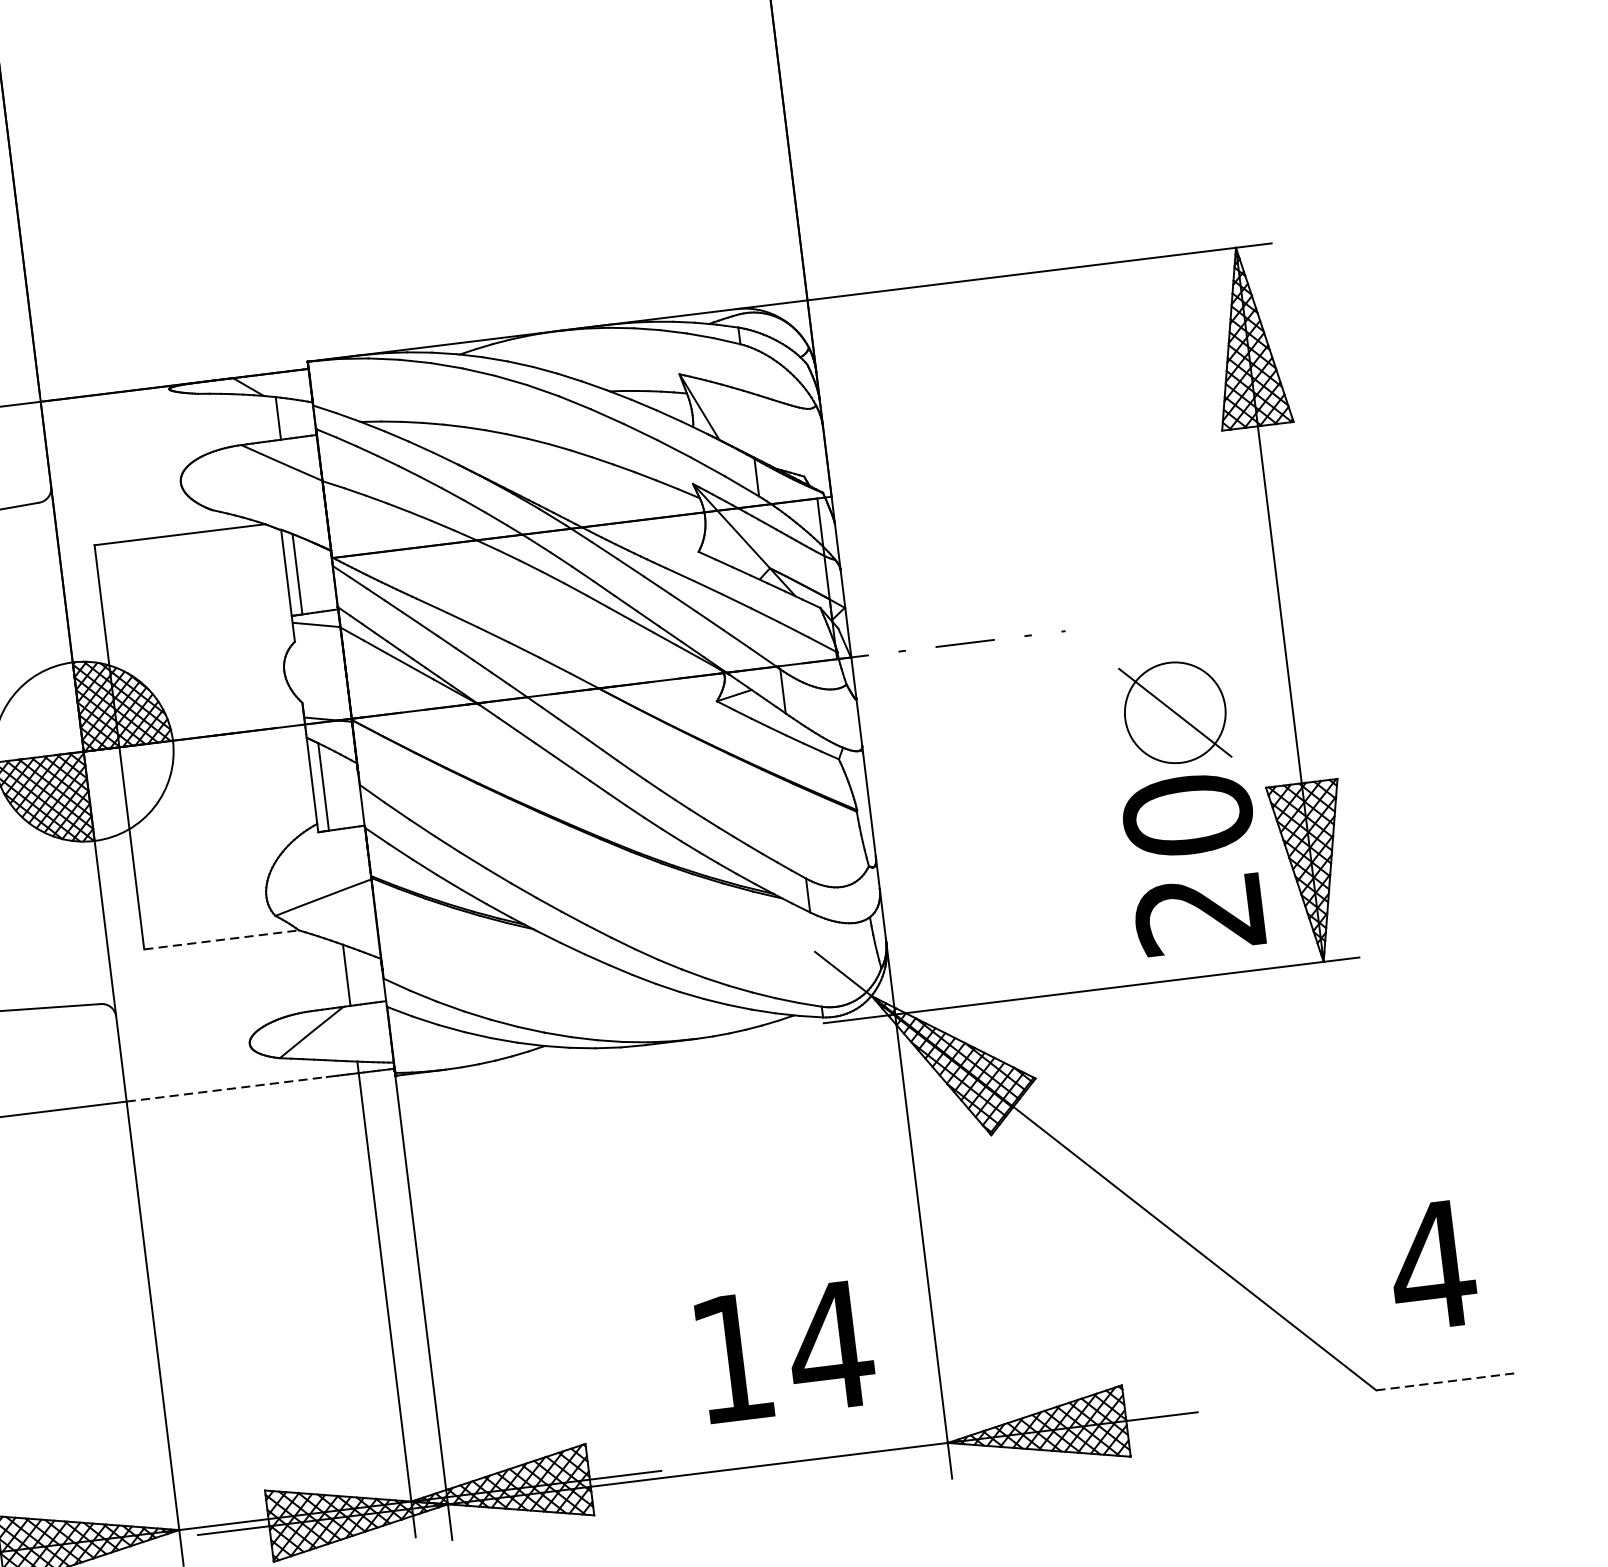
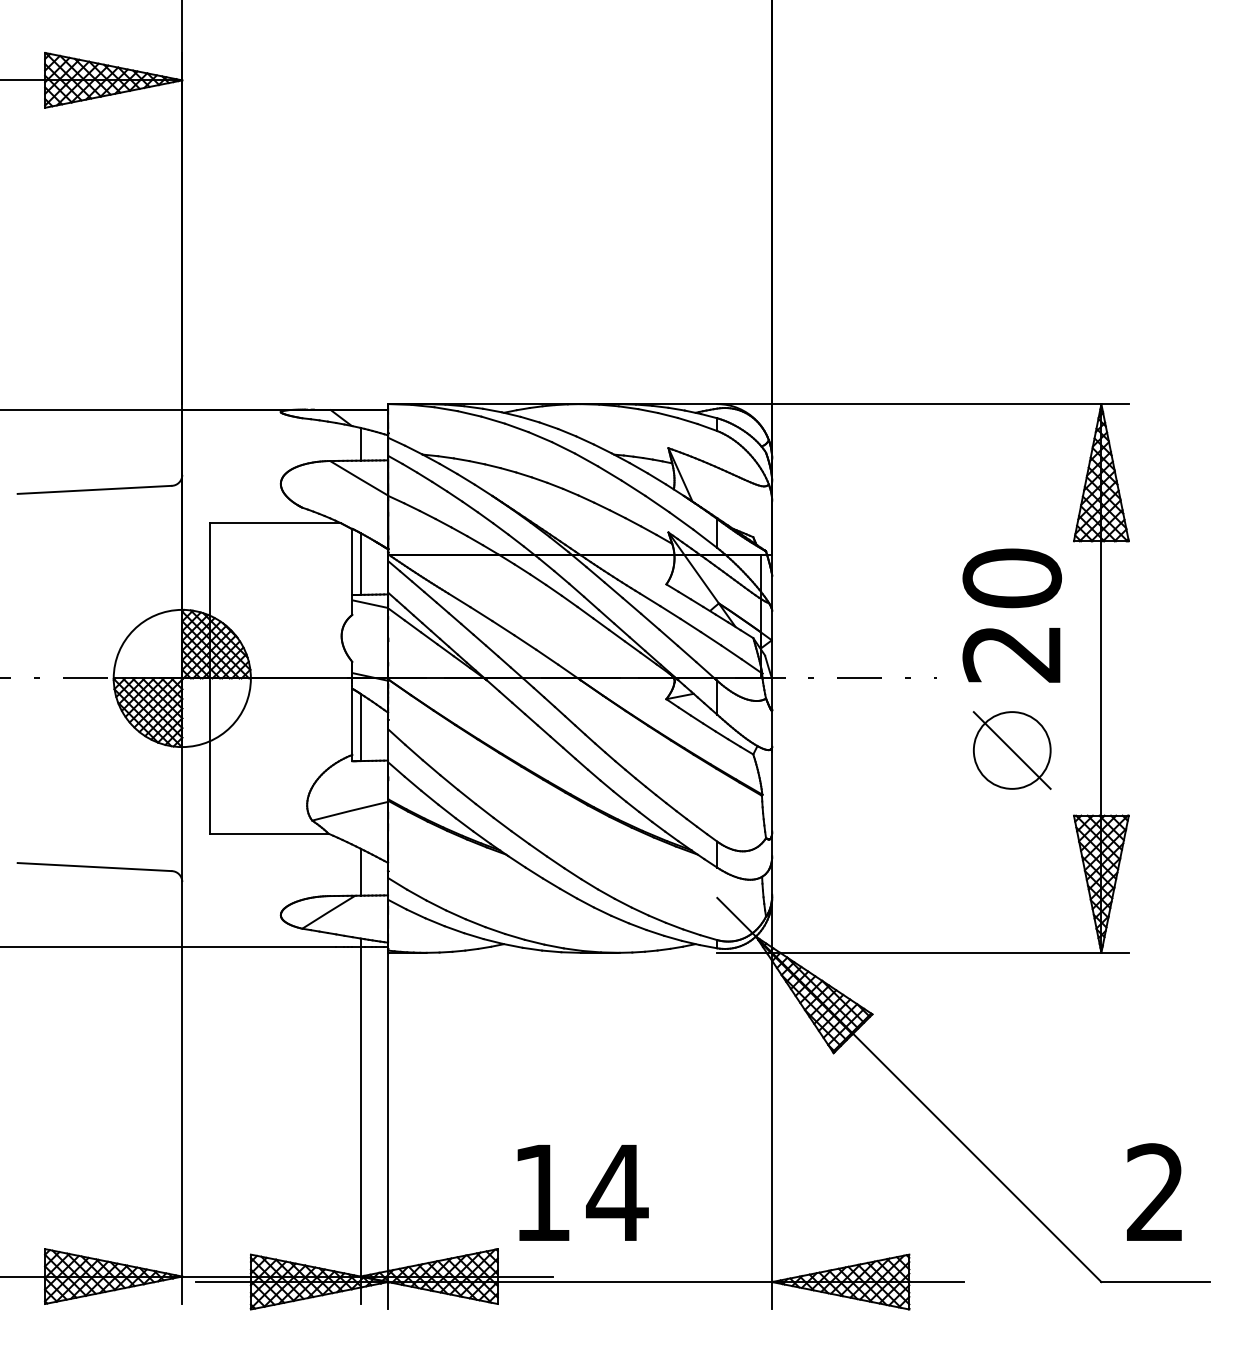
text: (1192, 863) -> (1011, 615), moved
line: (221, 939) -> (269, 833), dashed -> solid
line: (227, 1089) -> (259, 947), dashed -> solid
text: (1432, 1263) -> (1155, 1191), 4 -> 2
text: (785, 1351) -> (582, 1192), moved
line: (1446, 1382) -> (1155, 1282), dashed -> solid

